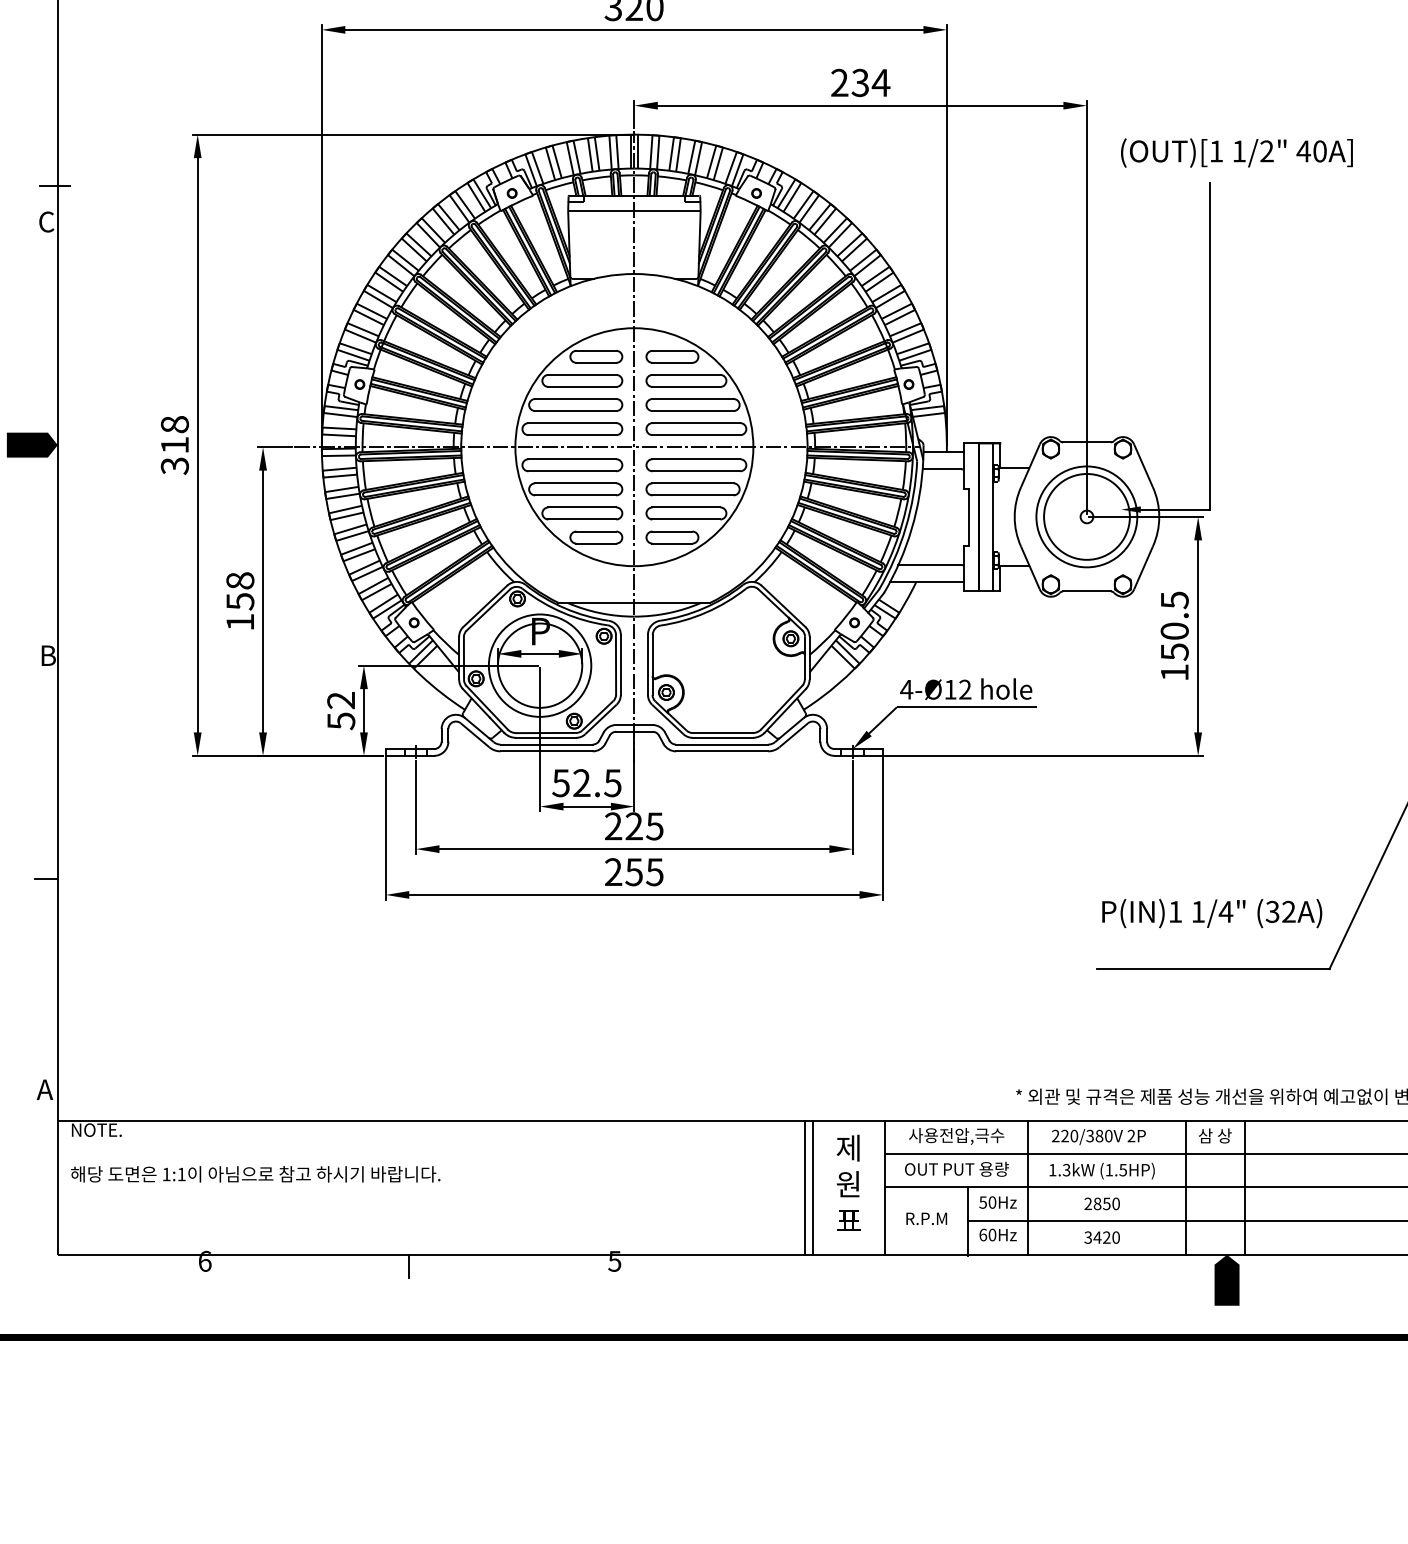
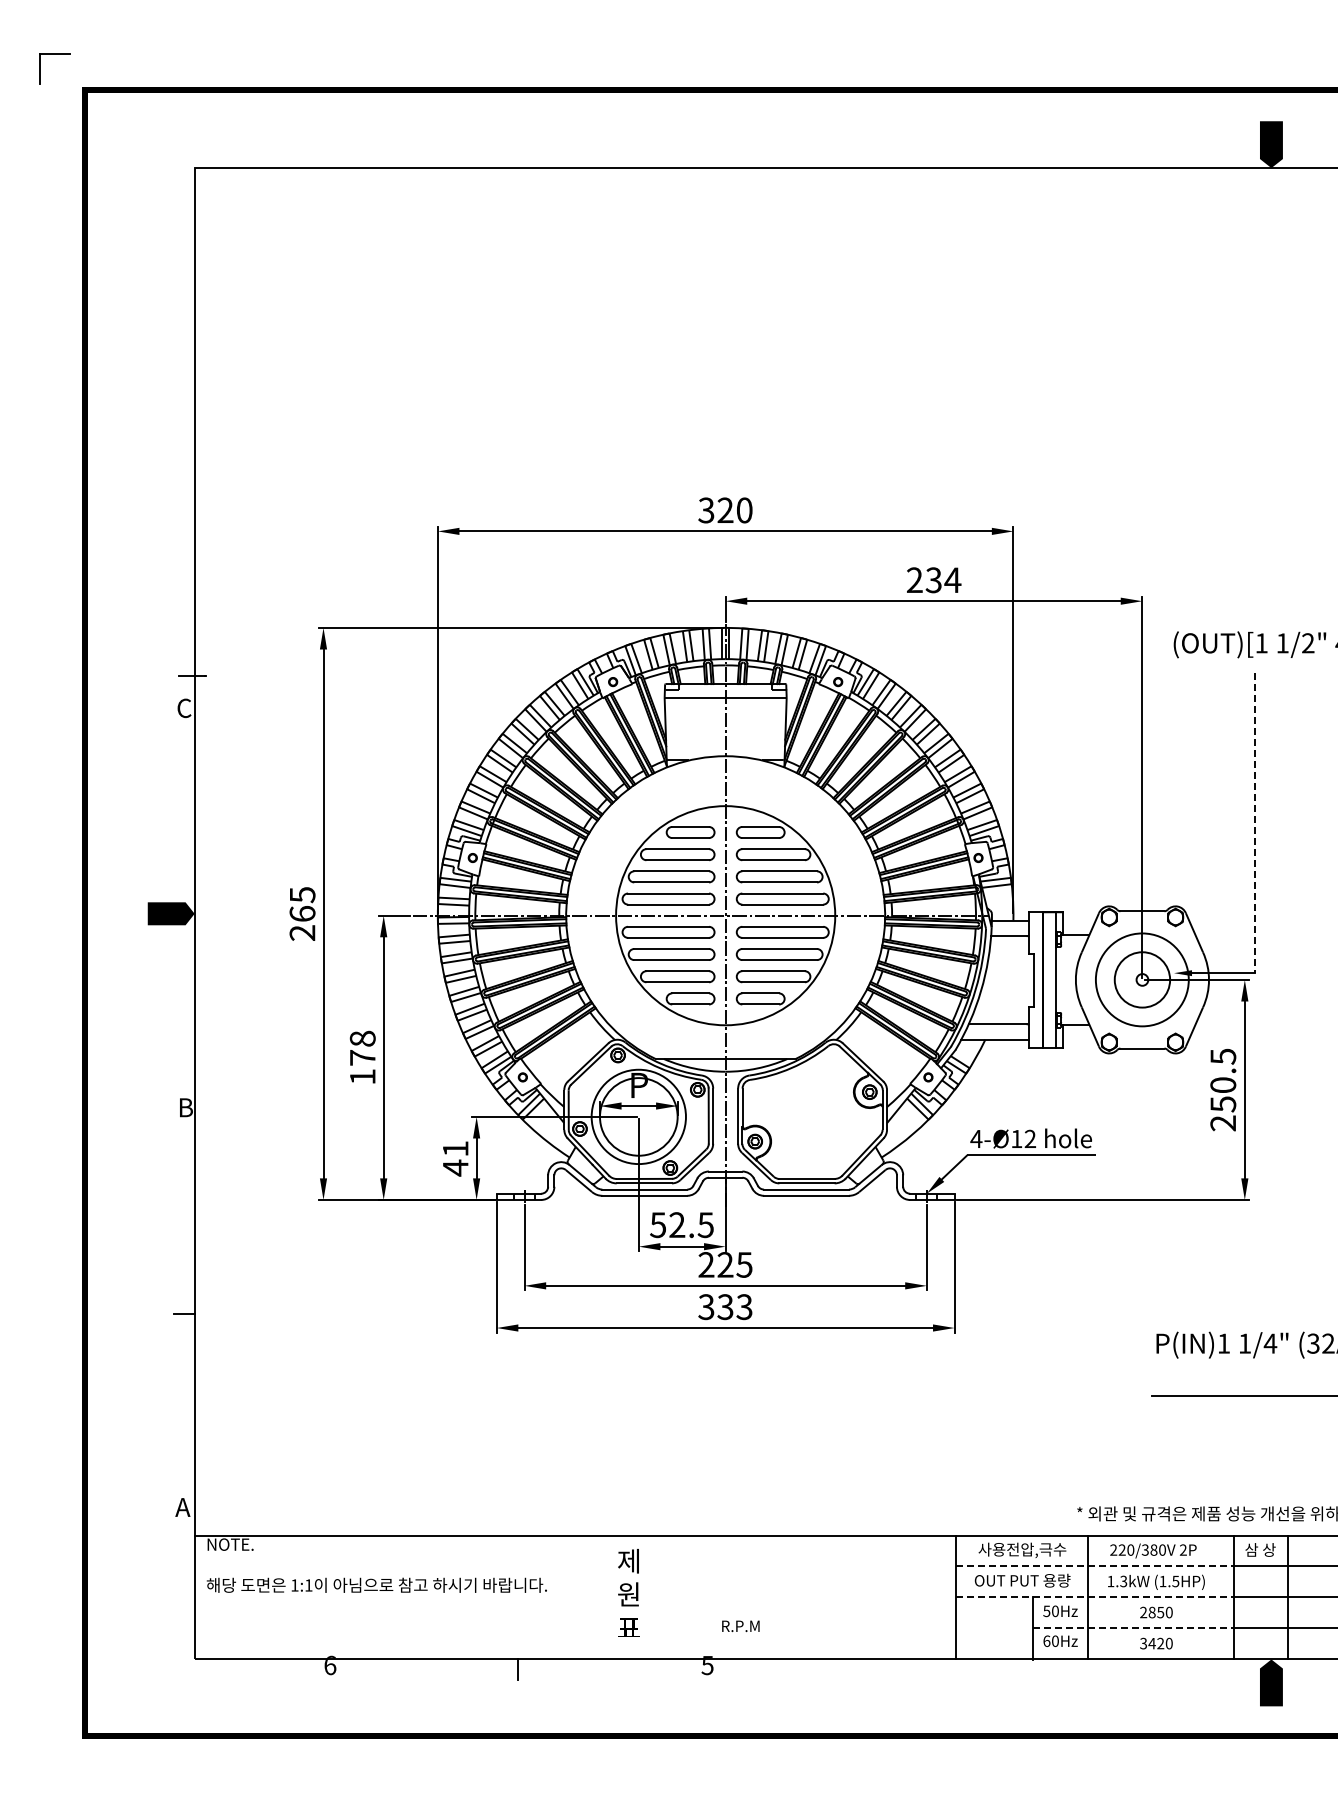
line: (1209, 347) -> (1255, 823), solid -> dashed
text: (174, 445) -> (302, 914), 318 -> 265
circle: (1085, 516) -> (1141, 979), size x0.7
text: (240, 602) -> (362, 1058), 158 -> 178
text: (1173, 672) -> (1222, 1123), 150.5 -> 250.5
text: (341, 710) -> (455, 1158), 52 -> 41
text: (634, 872) -> (725, 1307), 255 -> 333
line: (1034, 1153) -> (1094, 1566), solid -> dashed
text: (849, 1182) -> (629, 1592), moved
line: (805, 1187) -> (883, 1597), removed
line: (813, 1187) -> (890, 1597), removed
line: (1034, 1187) -> (1094, 1597), solid -> dashed
text: (926, 1217) -> (740, 1625), moved
line: (1077, 1221) -> (1133, 1628), solid -> dashed

